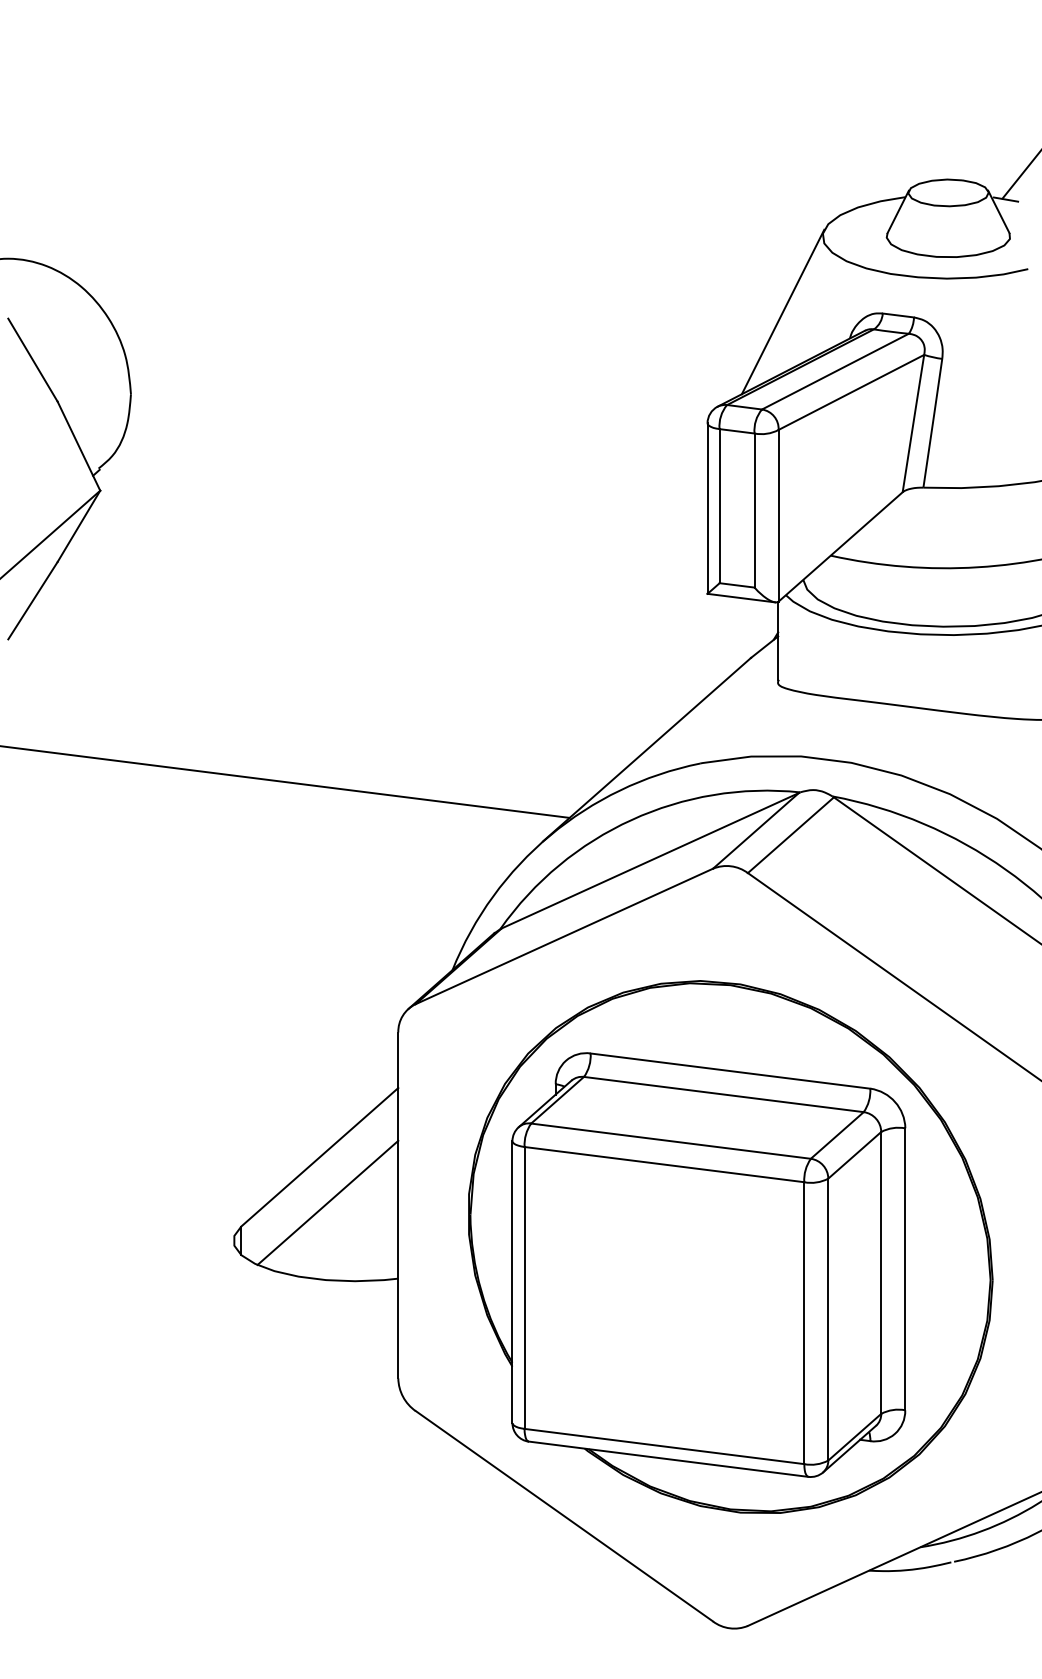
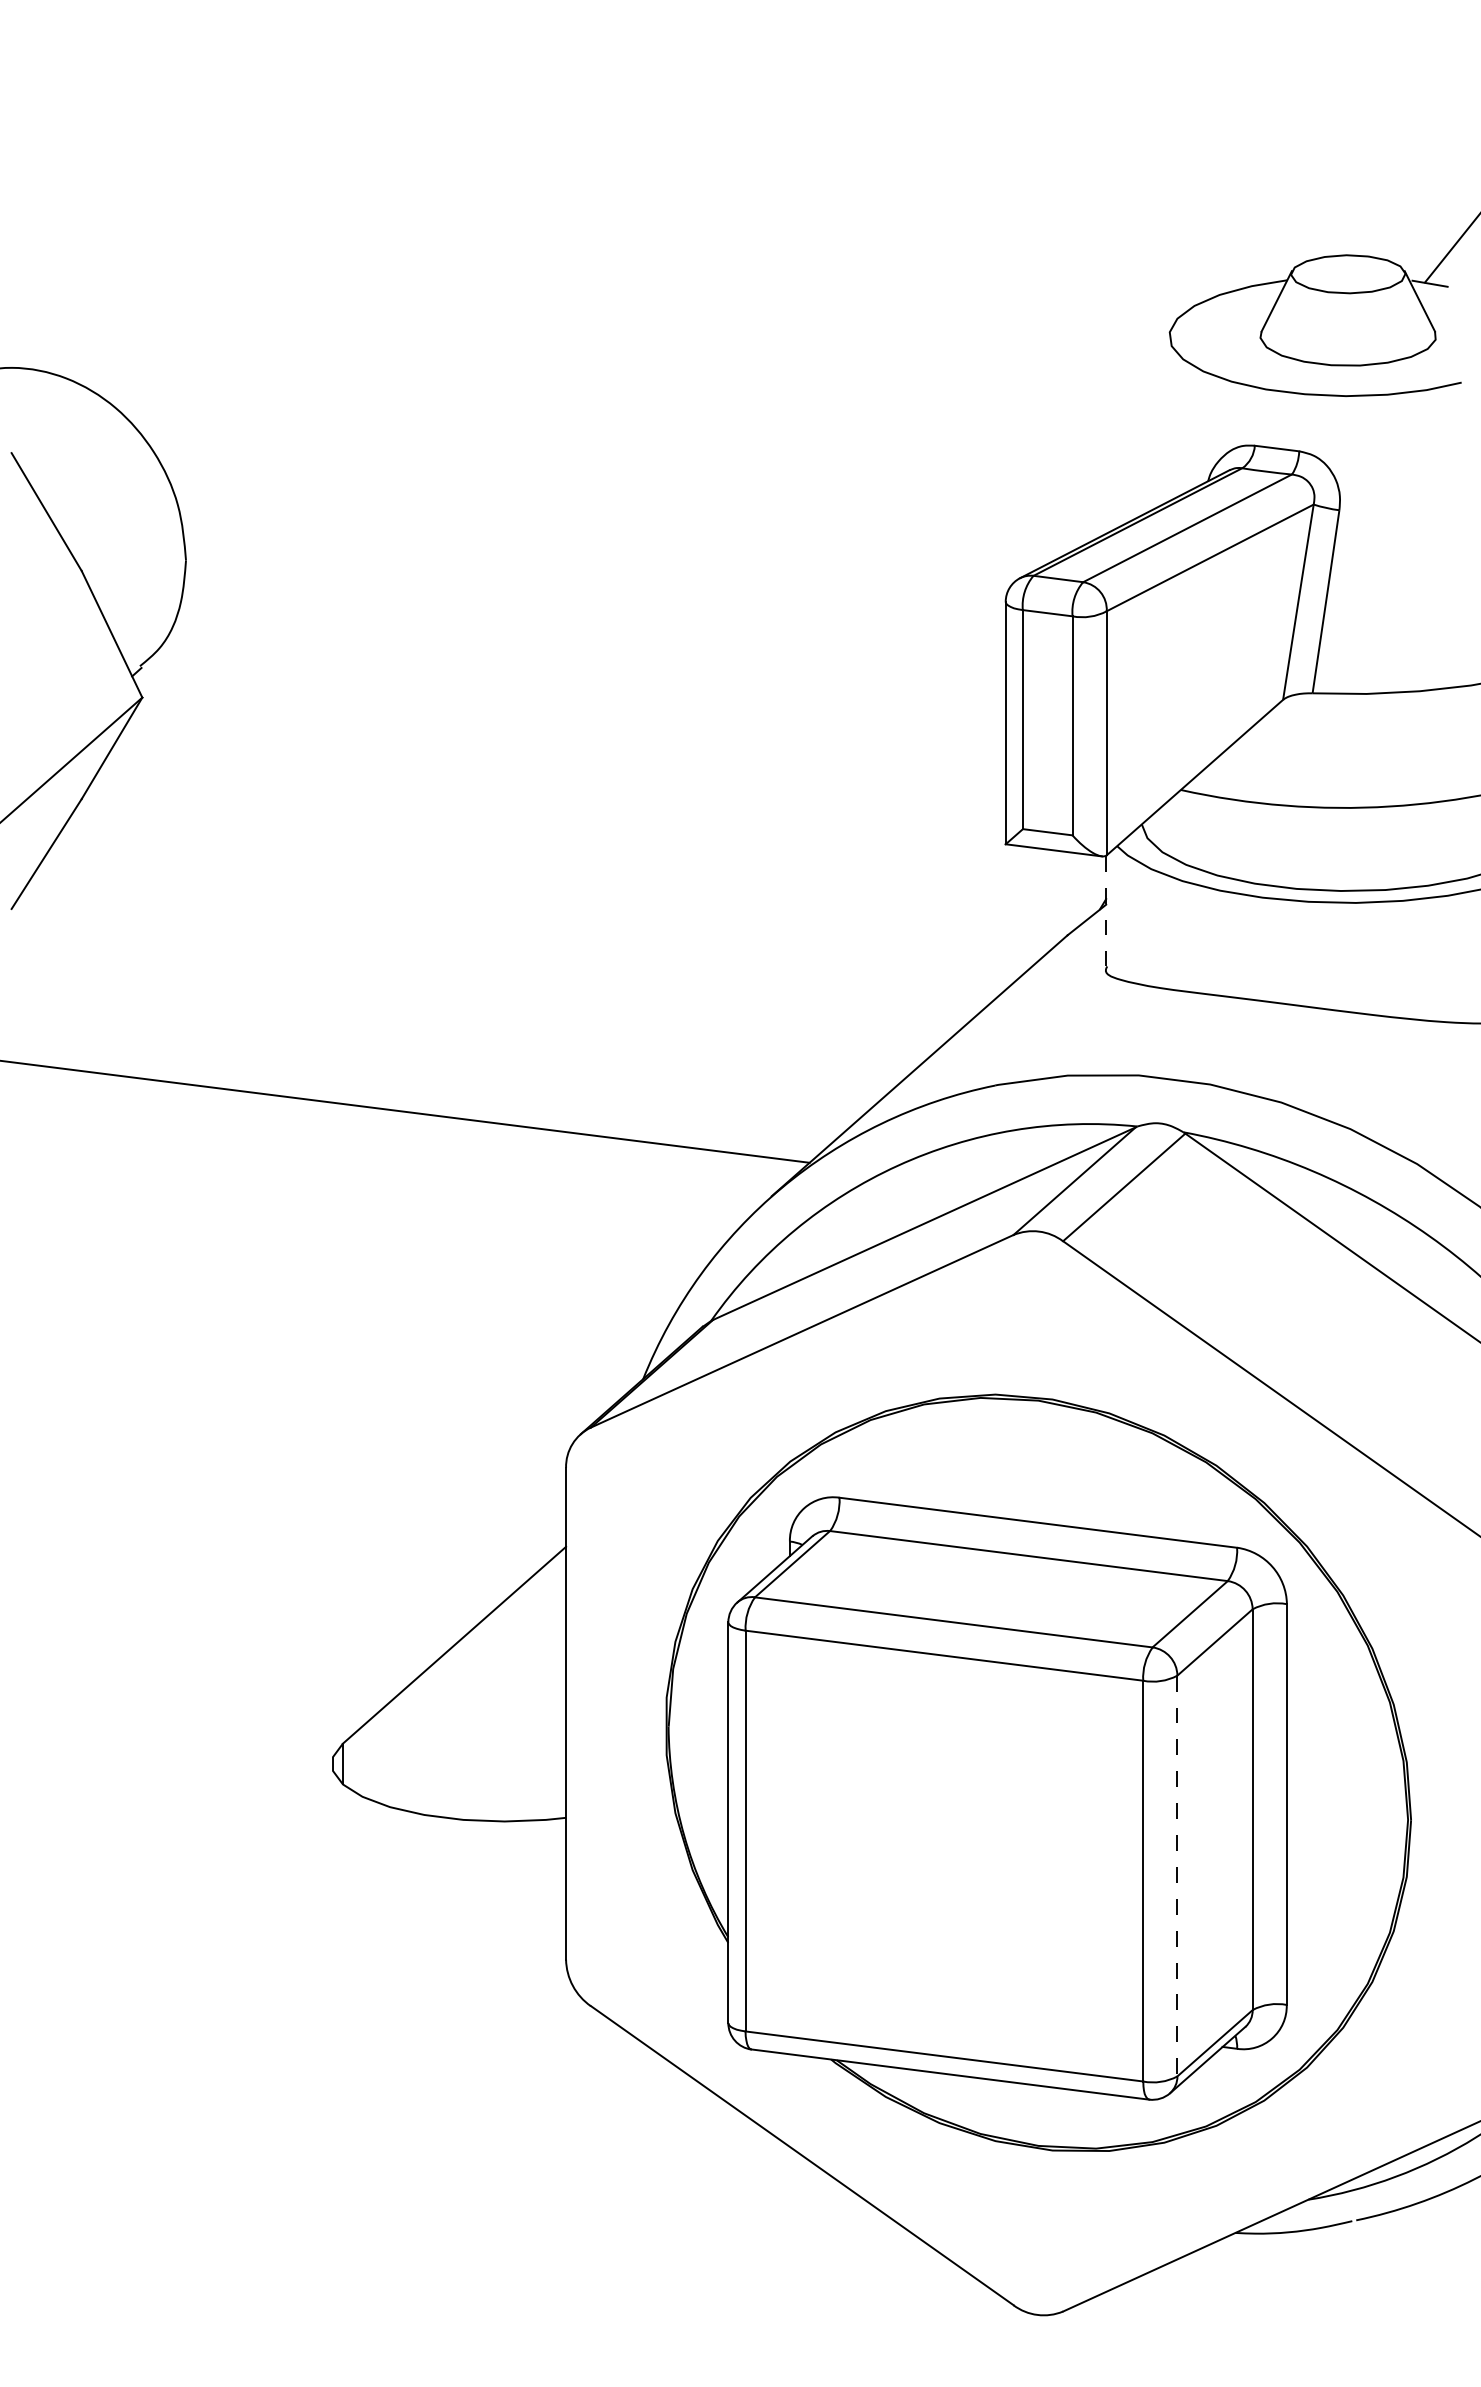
line: (782, 311) -> (1112, 443), removed
line: (778, 641) -> (1106, 911), solid -> dashed
line: (328, 1202) -> (466, 1709), removed
line: (828, 1319) -> (1177, 1876), solid -> dashed

